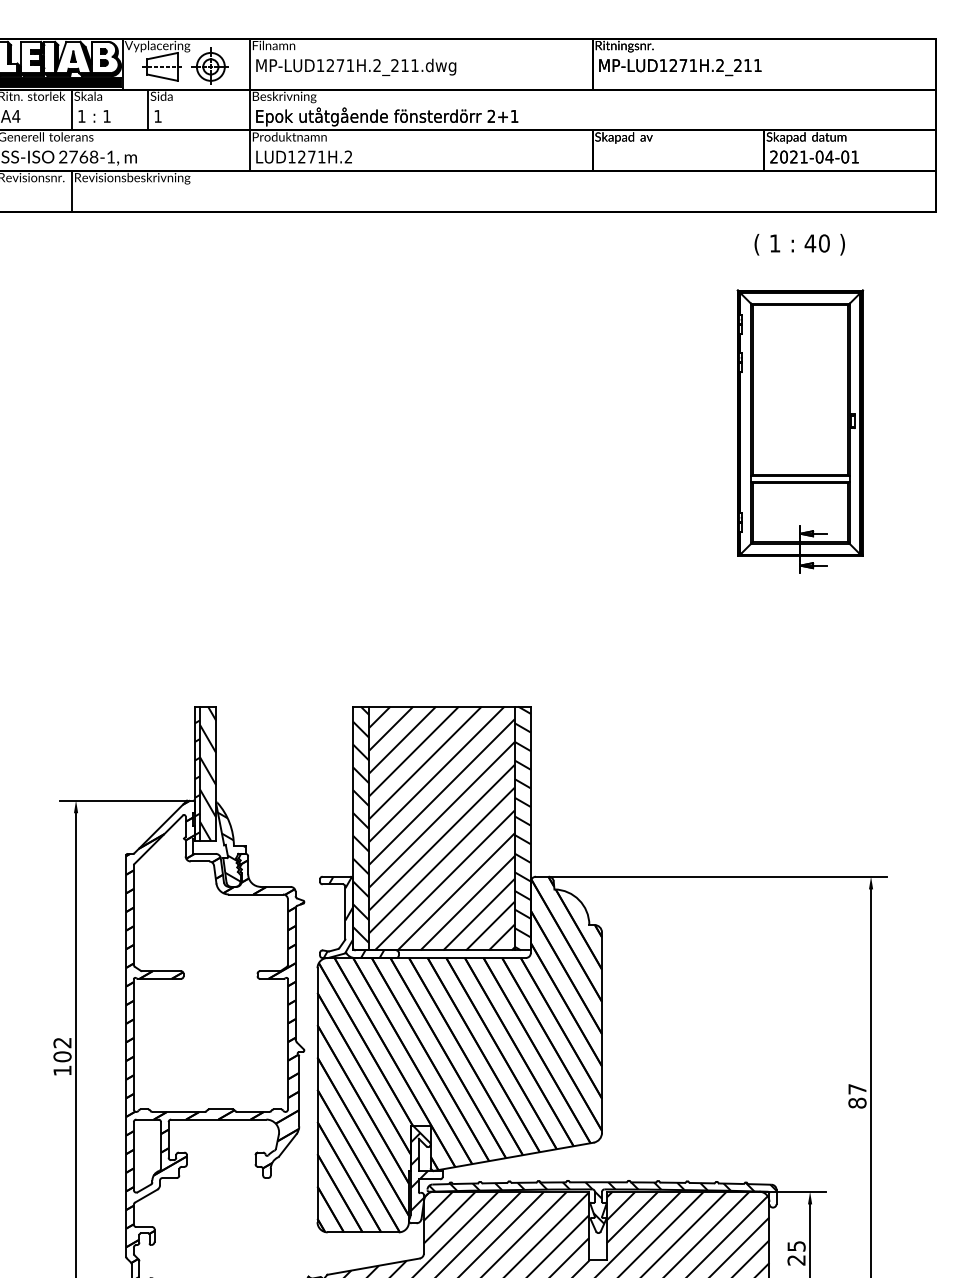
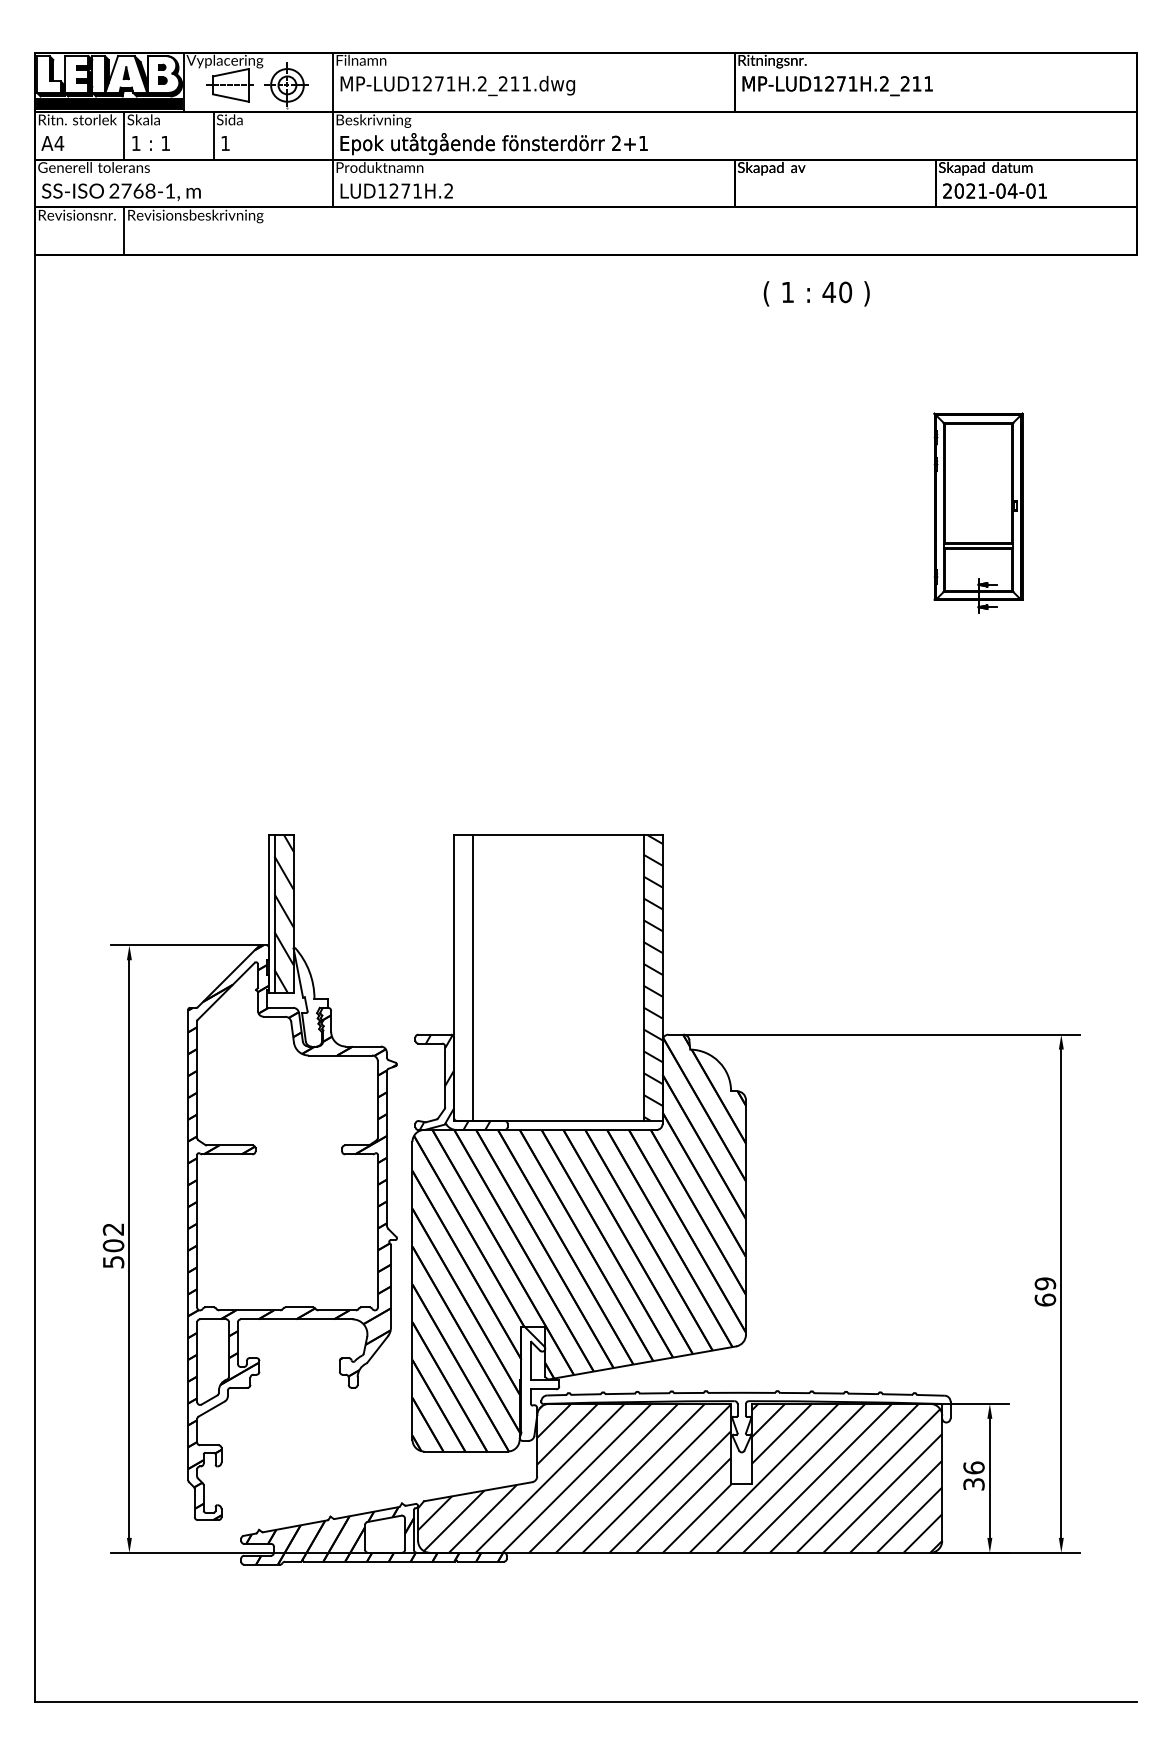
text: (799, 244) -> (816, 293), moved
part: (800, 431) -> (978, 512), size x0.6
hatch: (197, 777) -> (271, 918), removed
hatch: (361, 828) -> (463, 978), removed
hatch: (442, 828) -> (558, 978), removed
hatch: (231, 847) -> (311, 1000), removed
text: (62, 1071) -> (113, 1262), 102 -> 502
text: (857, 1095) -> (1045, 1291), 87 -> 69
hatch: (420, 1171) -> (533, 1380), removed
hatch: (602, 1202) -> (746, 1416), removed
text: (796, 1252) -> (973, 1475), 25 -> 36

